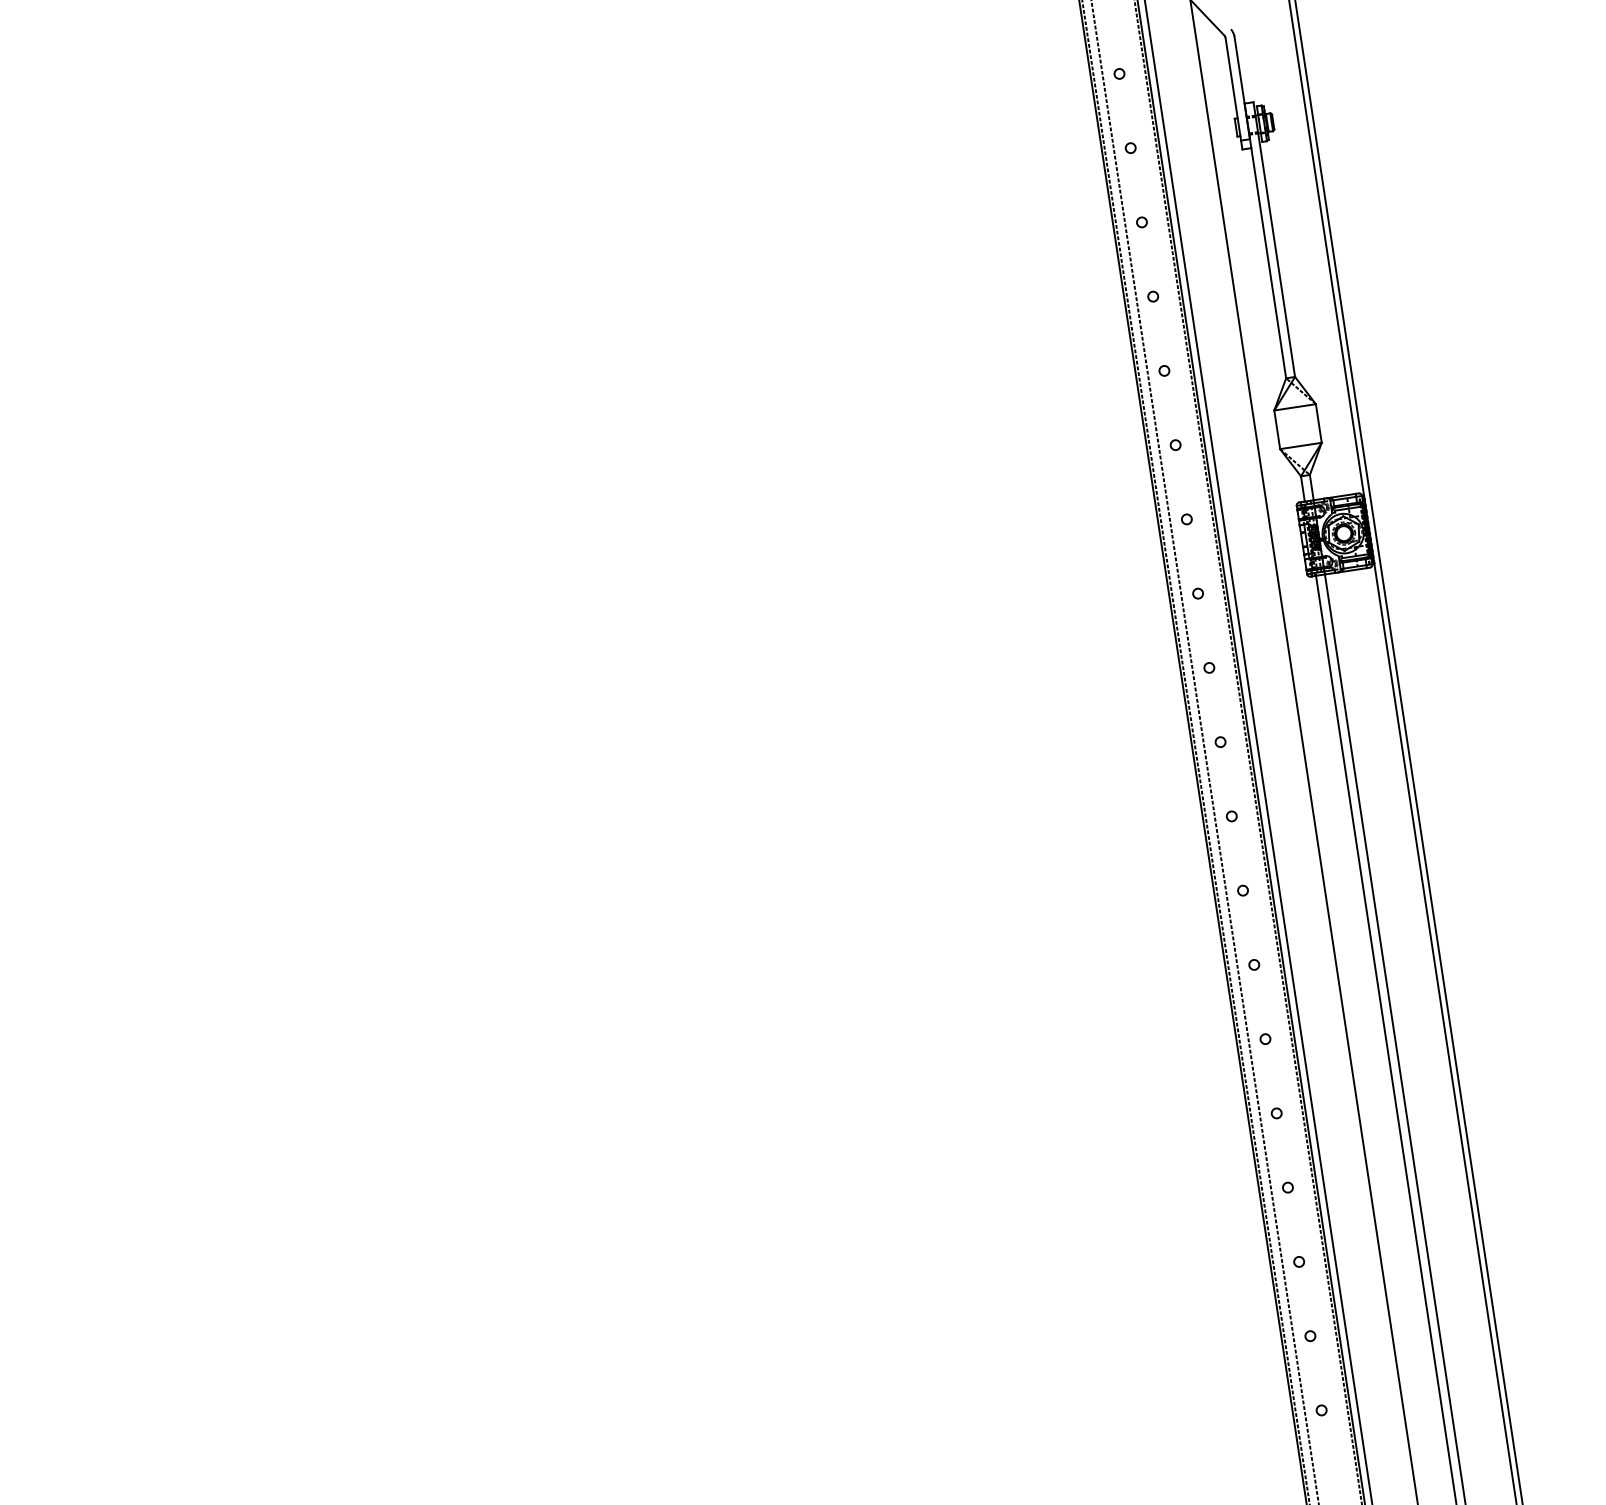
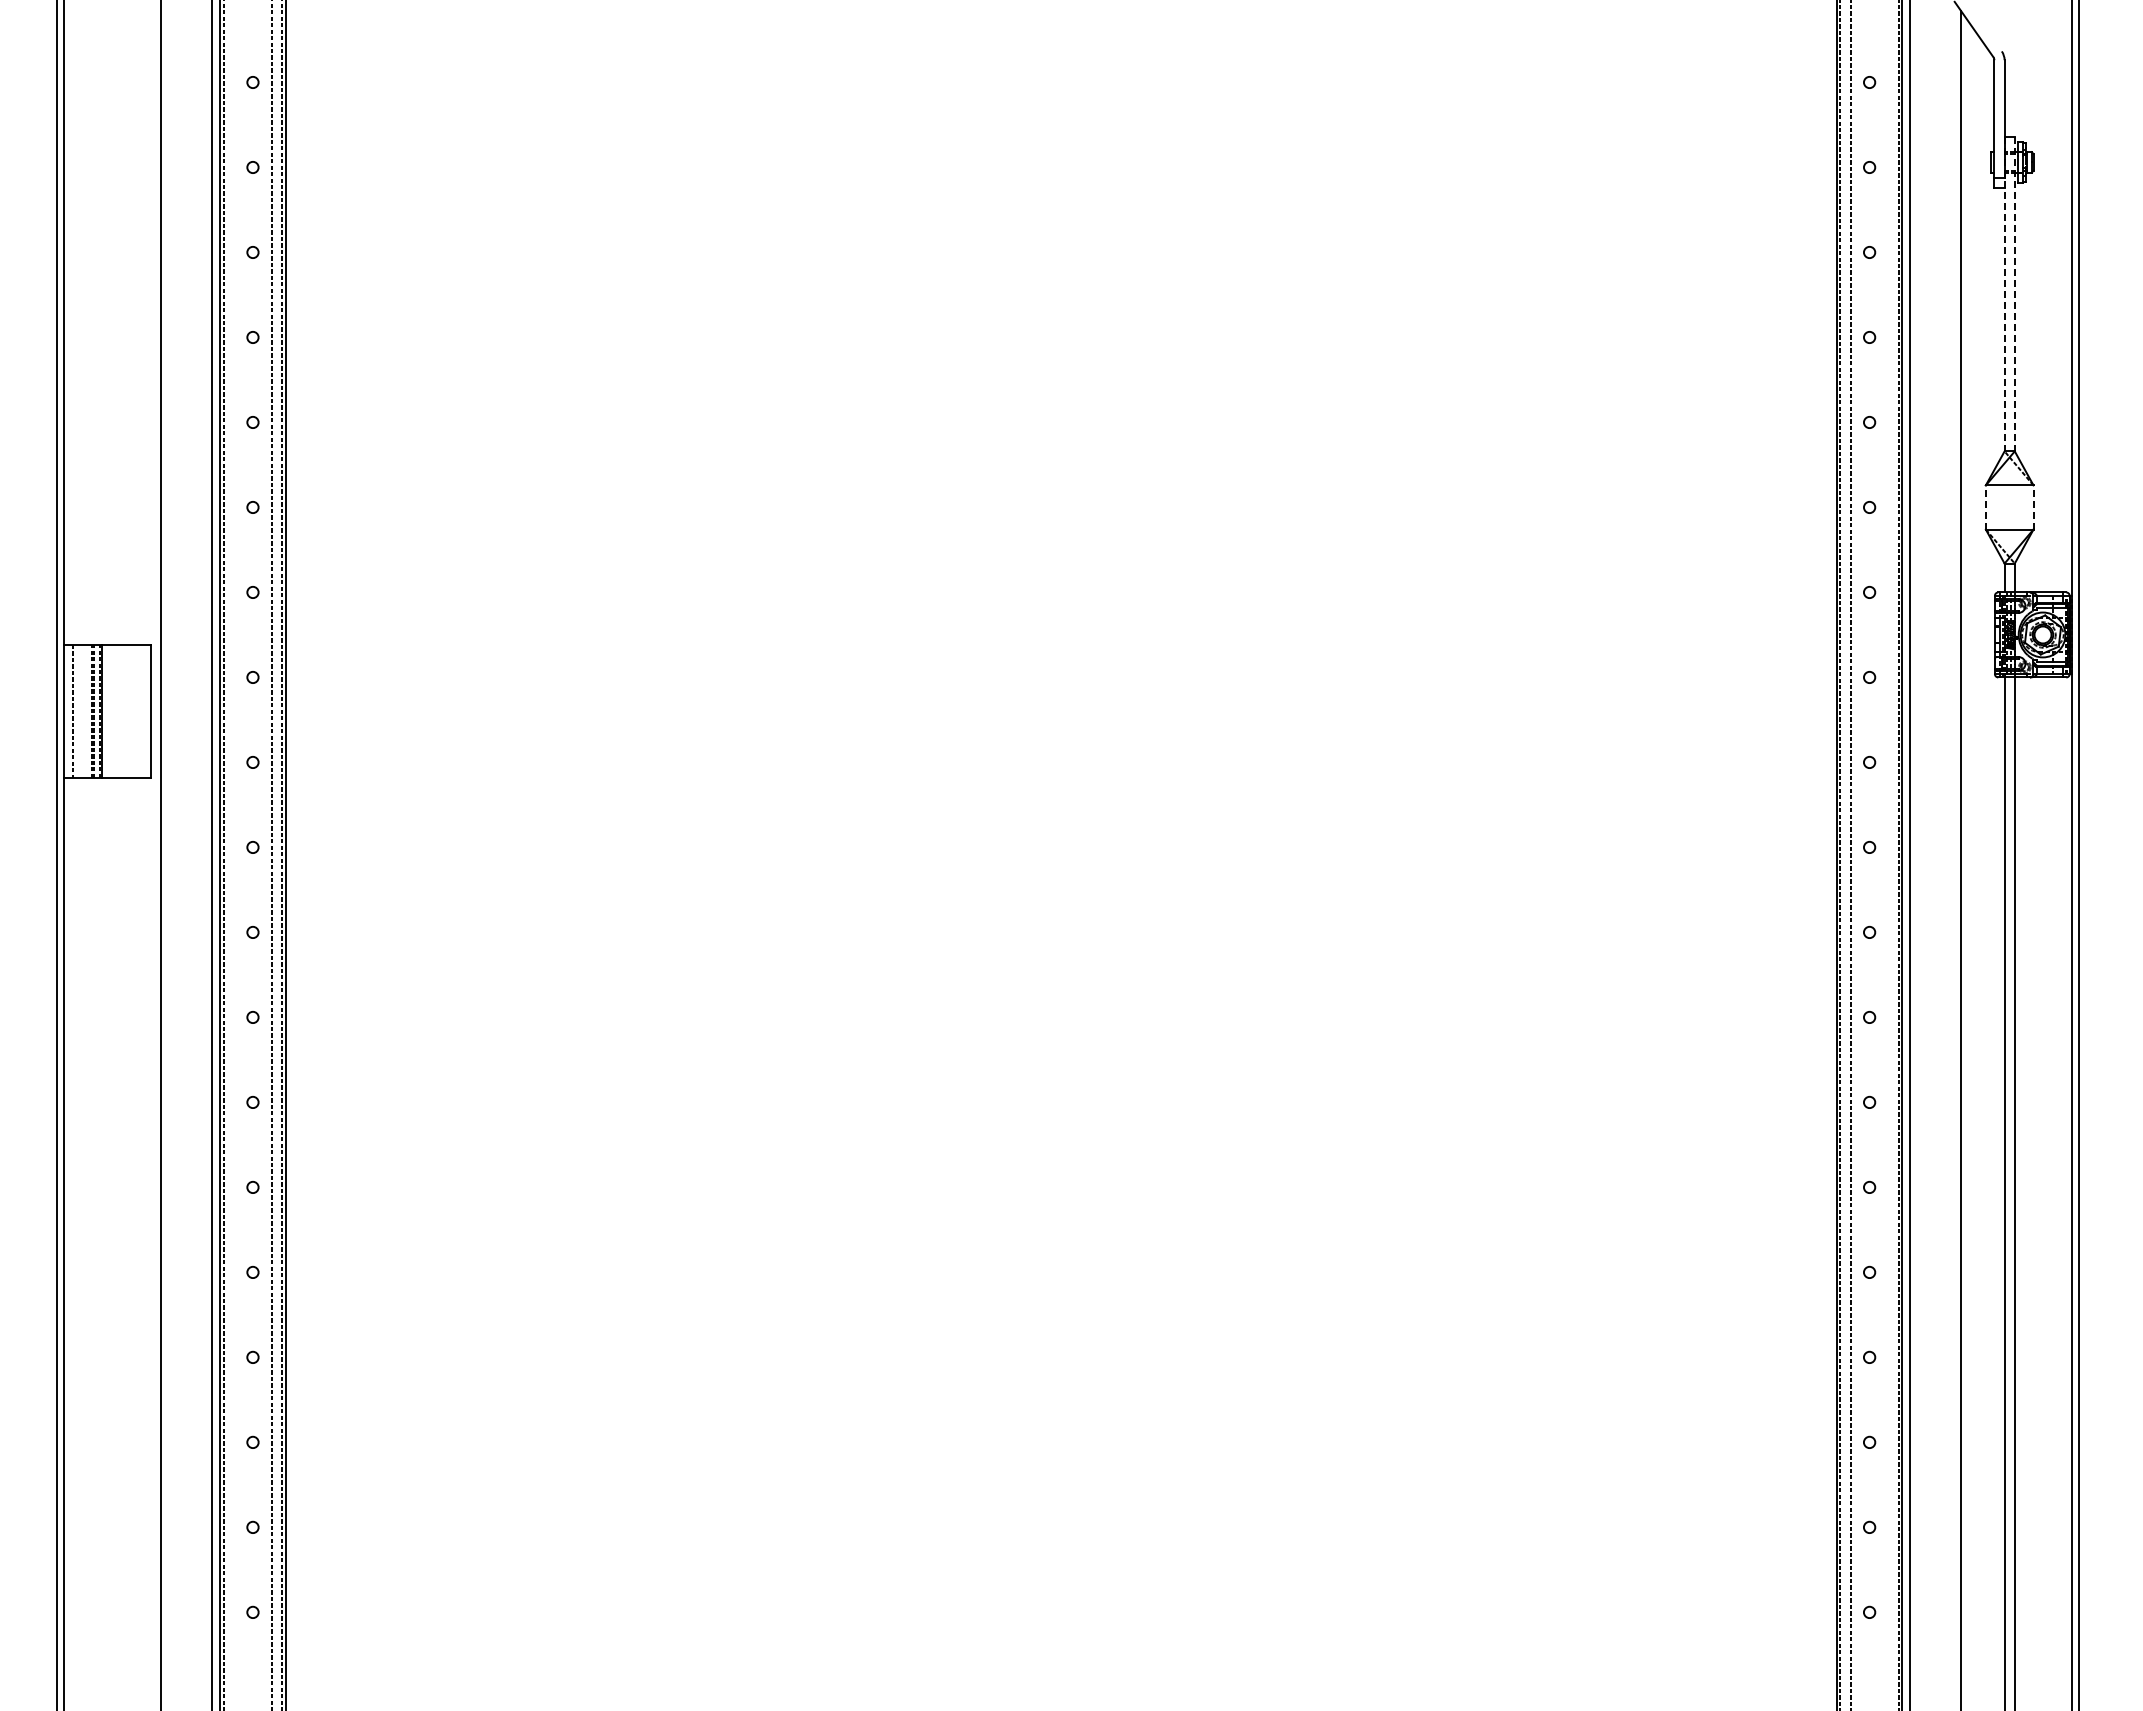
line: (1274, 239) -> (2014, 294), solid -> dashed
line: (1265, 241) -> (2004, 294), solid -> dashed
line: (1318, 422) -> (2033, 506), solid -> dashed
line: (1276, 429) -> (1985, 506), solid -> dashed

